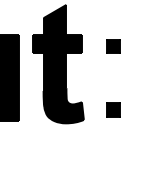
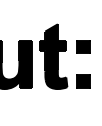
part: (113, 45) -> (83, 46), size x1.67
part: (113, 109) -> (83, 81), size x1.67

